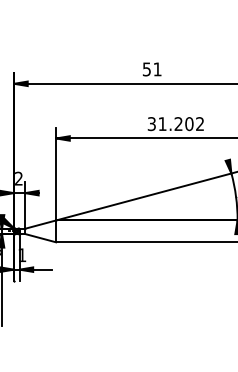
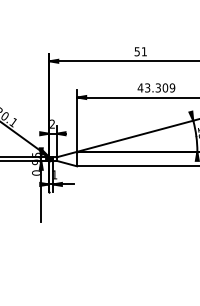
text: (175, 123) -> (156, 87), 31.202 -> 43.309

